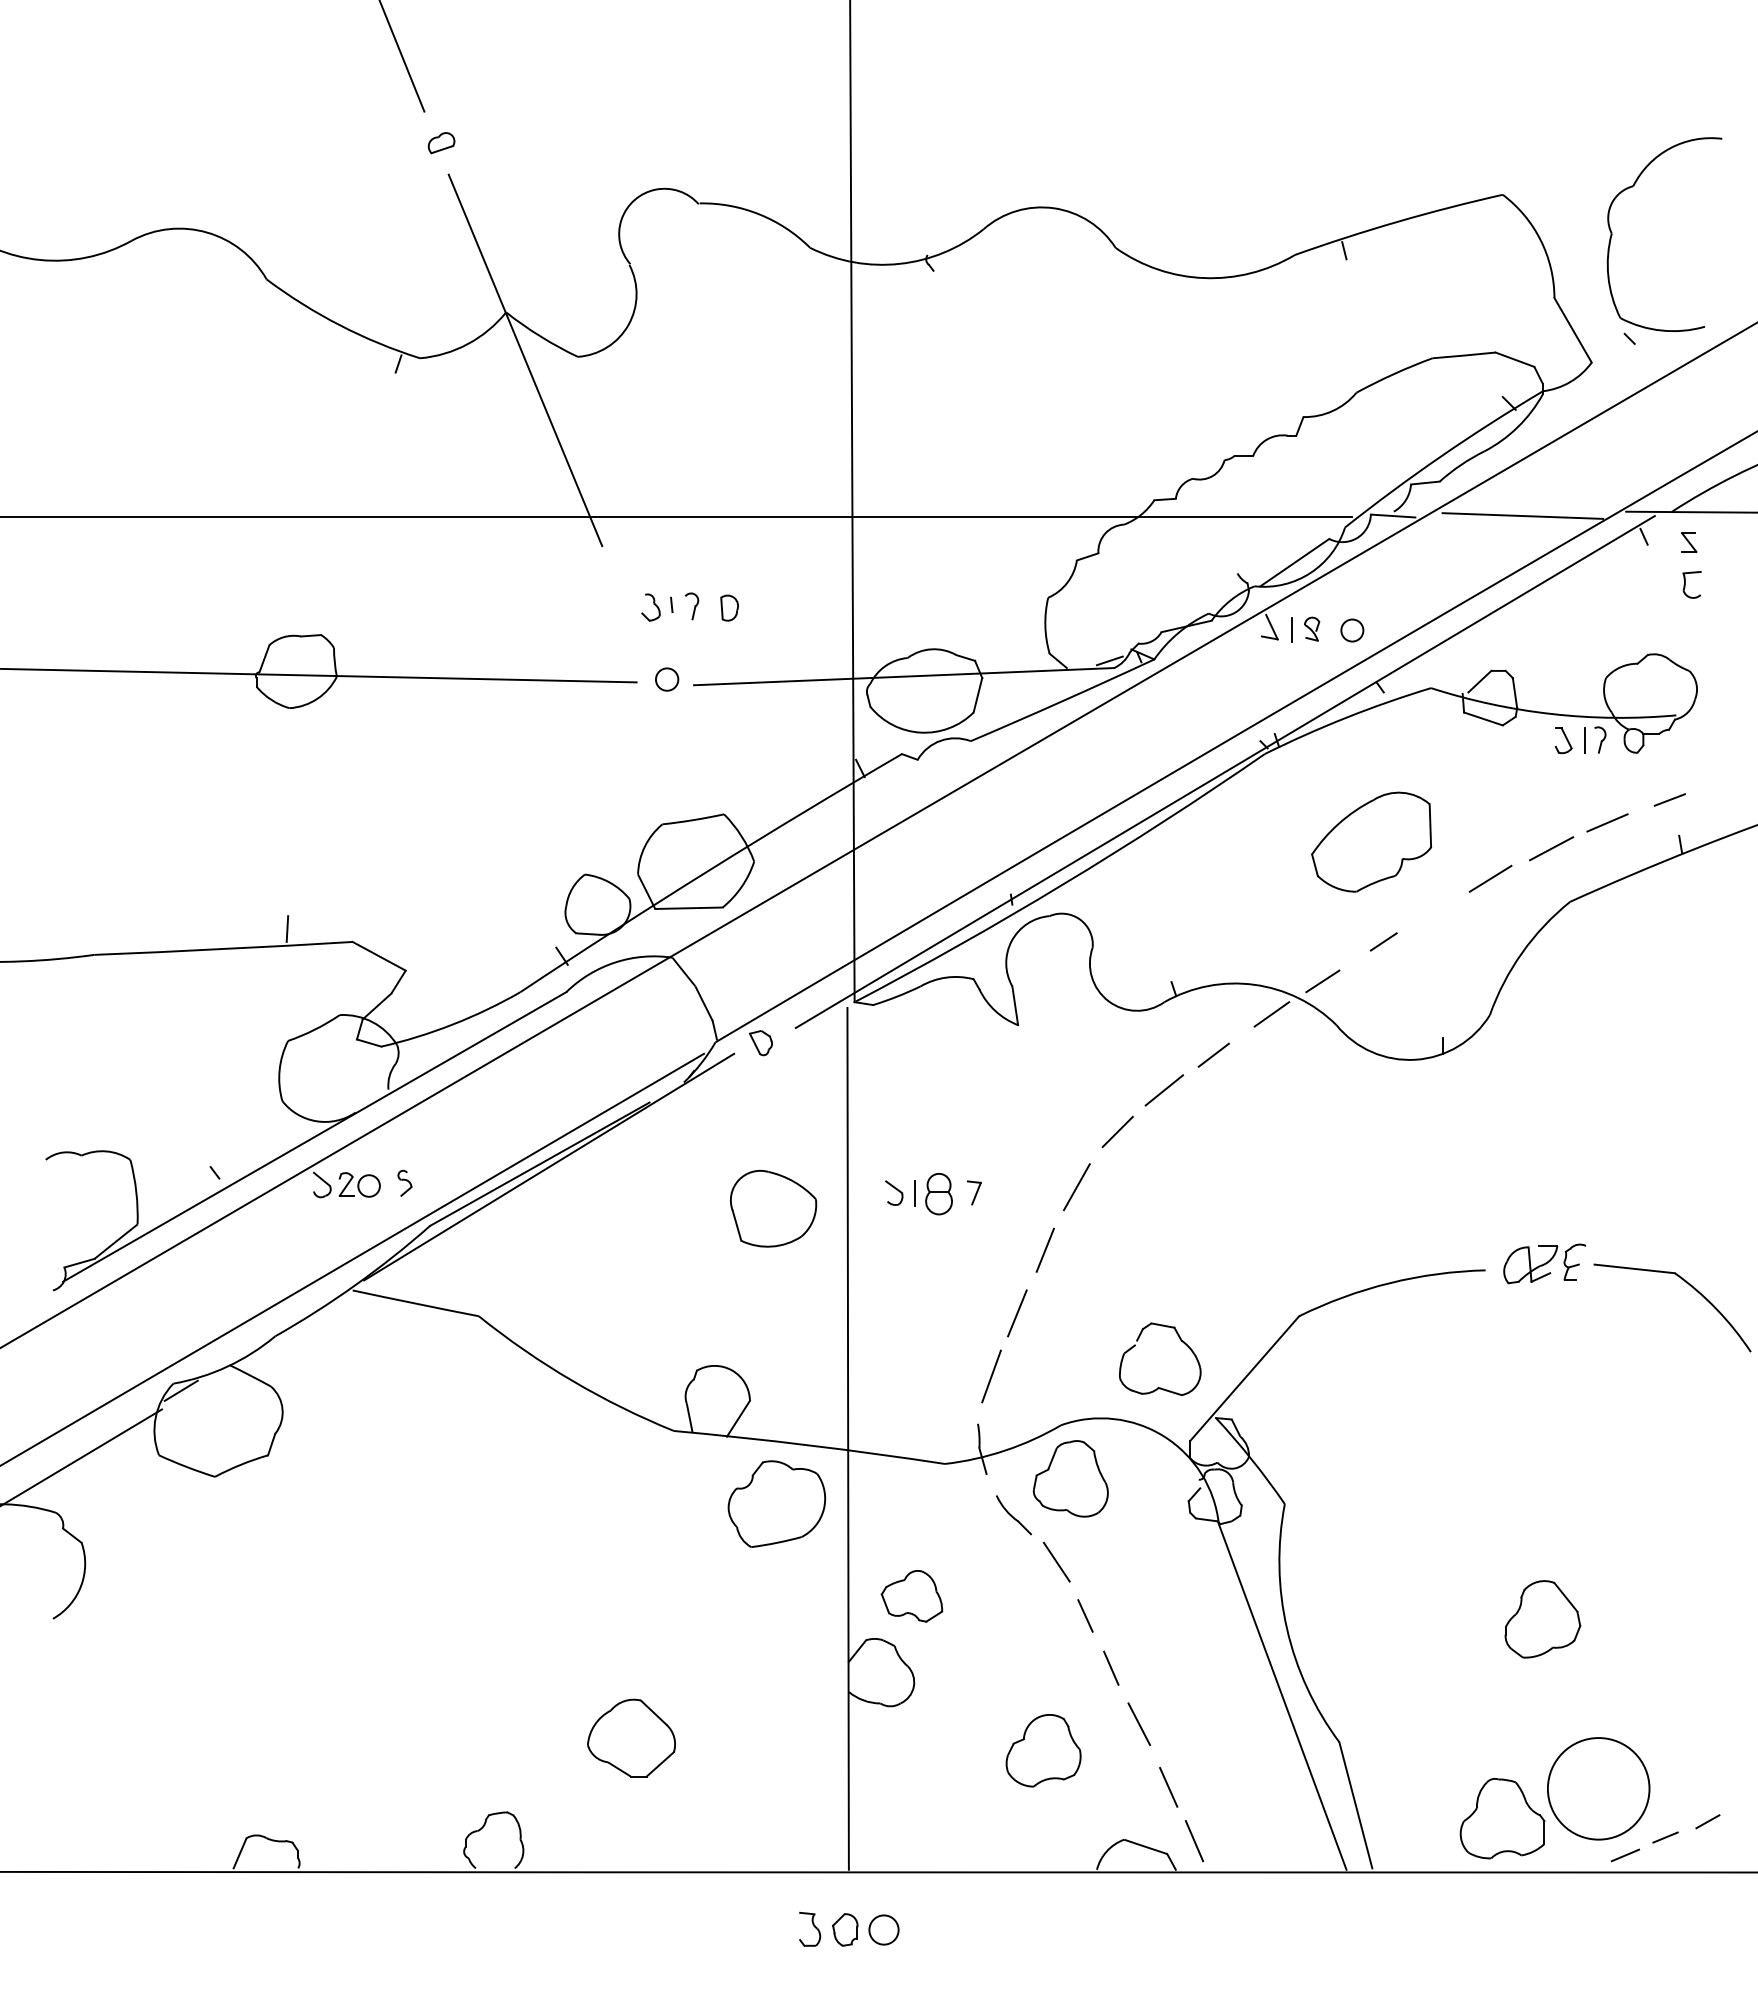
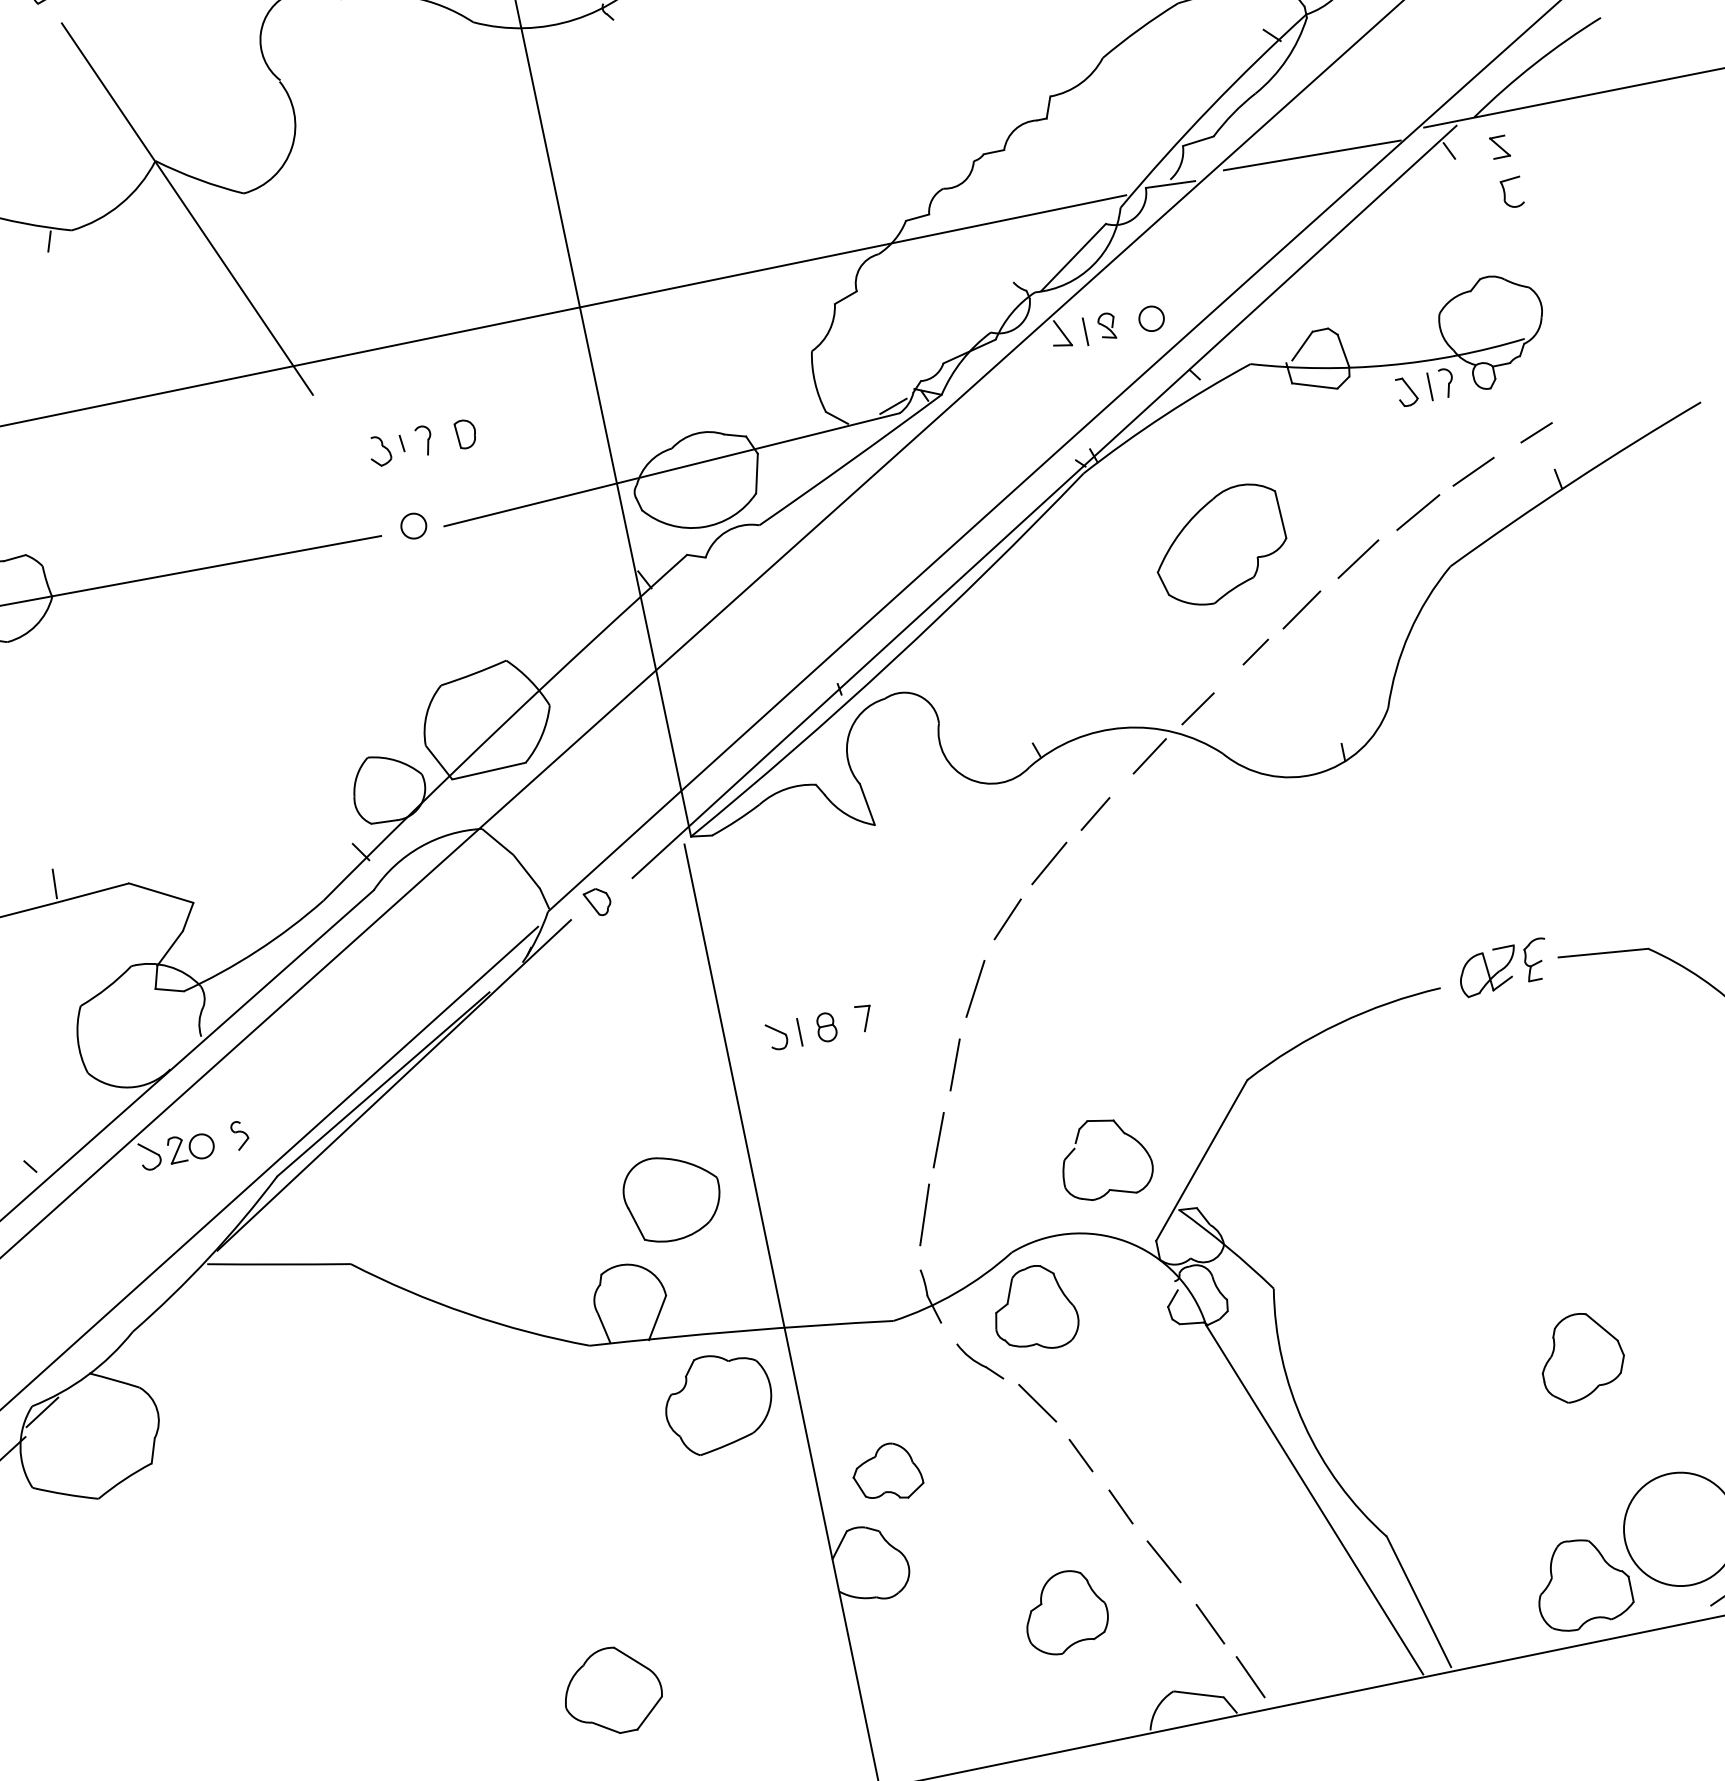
line: (1431, 913) -> (1301, 610), added
part: (939, 1193) -> (826, 1026), size x0.62
part: (773, 1208) -> (672, 1197), moved

